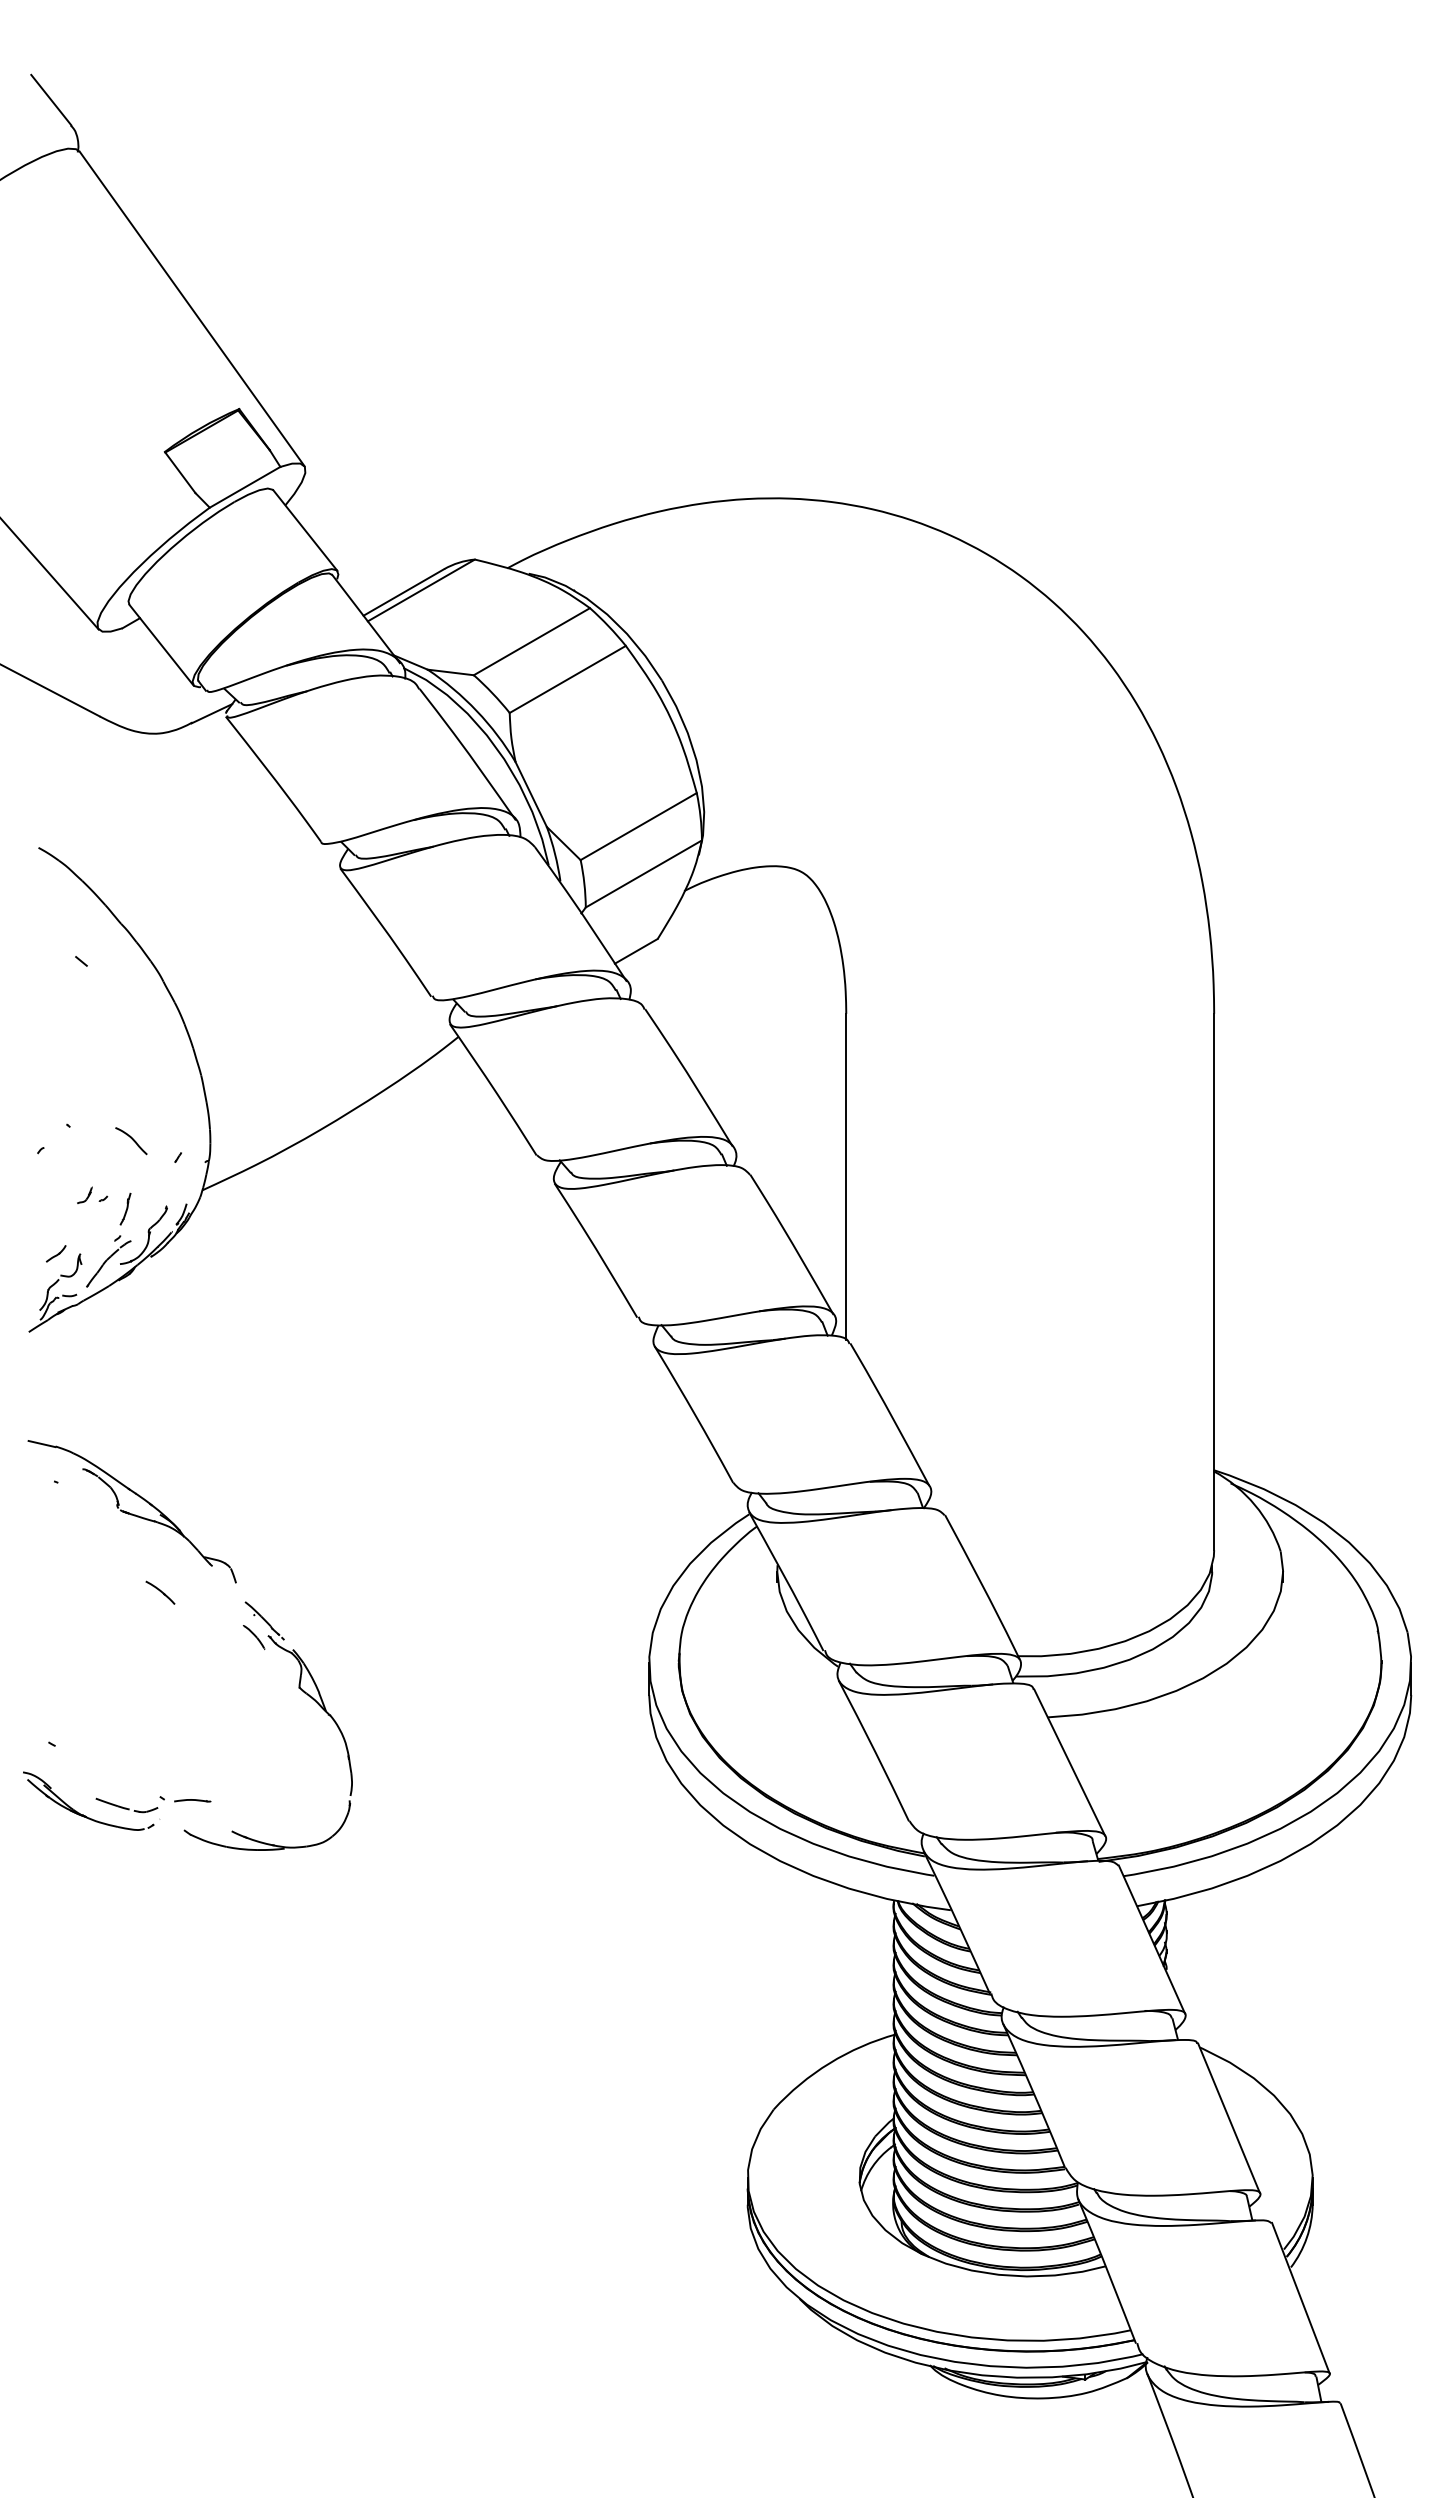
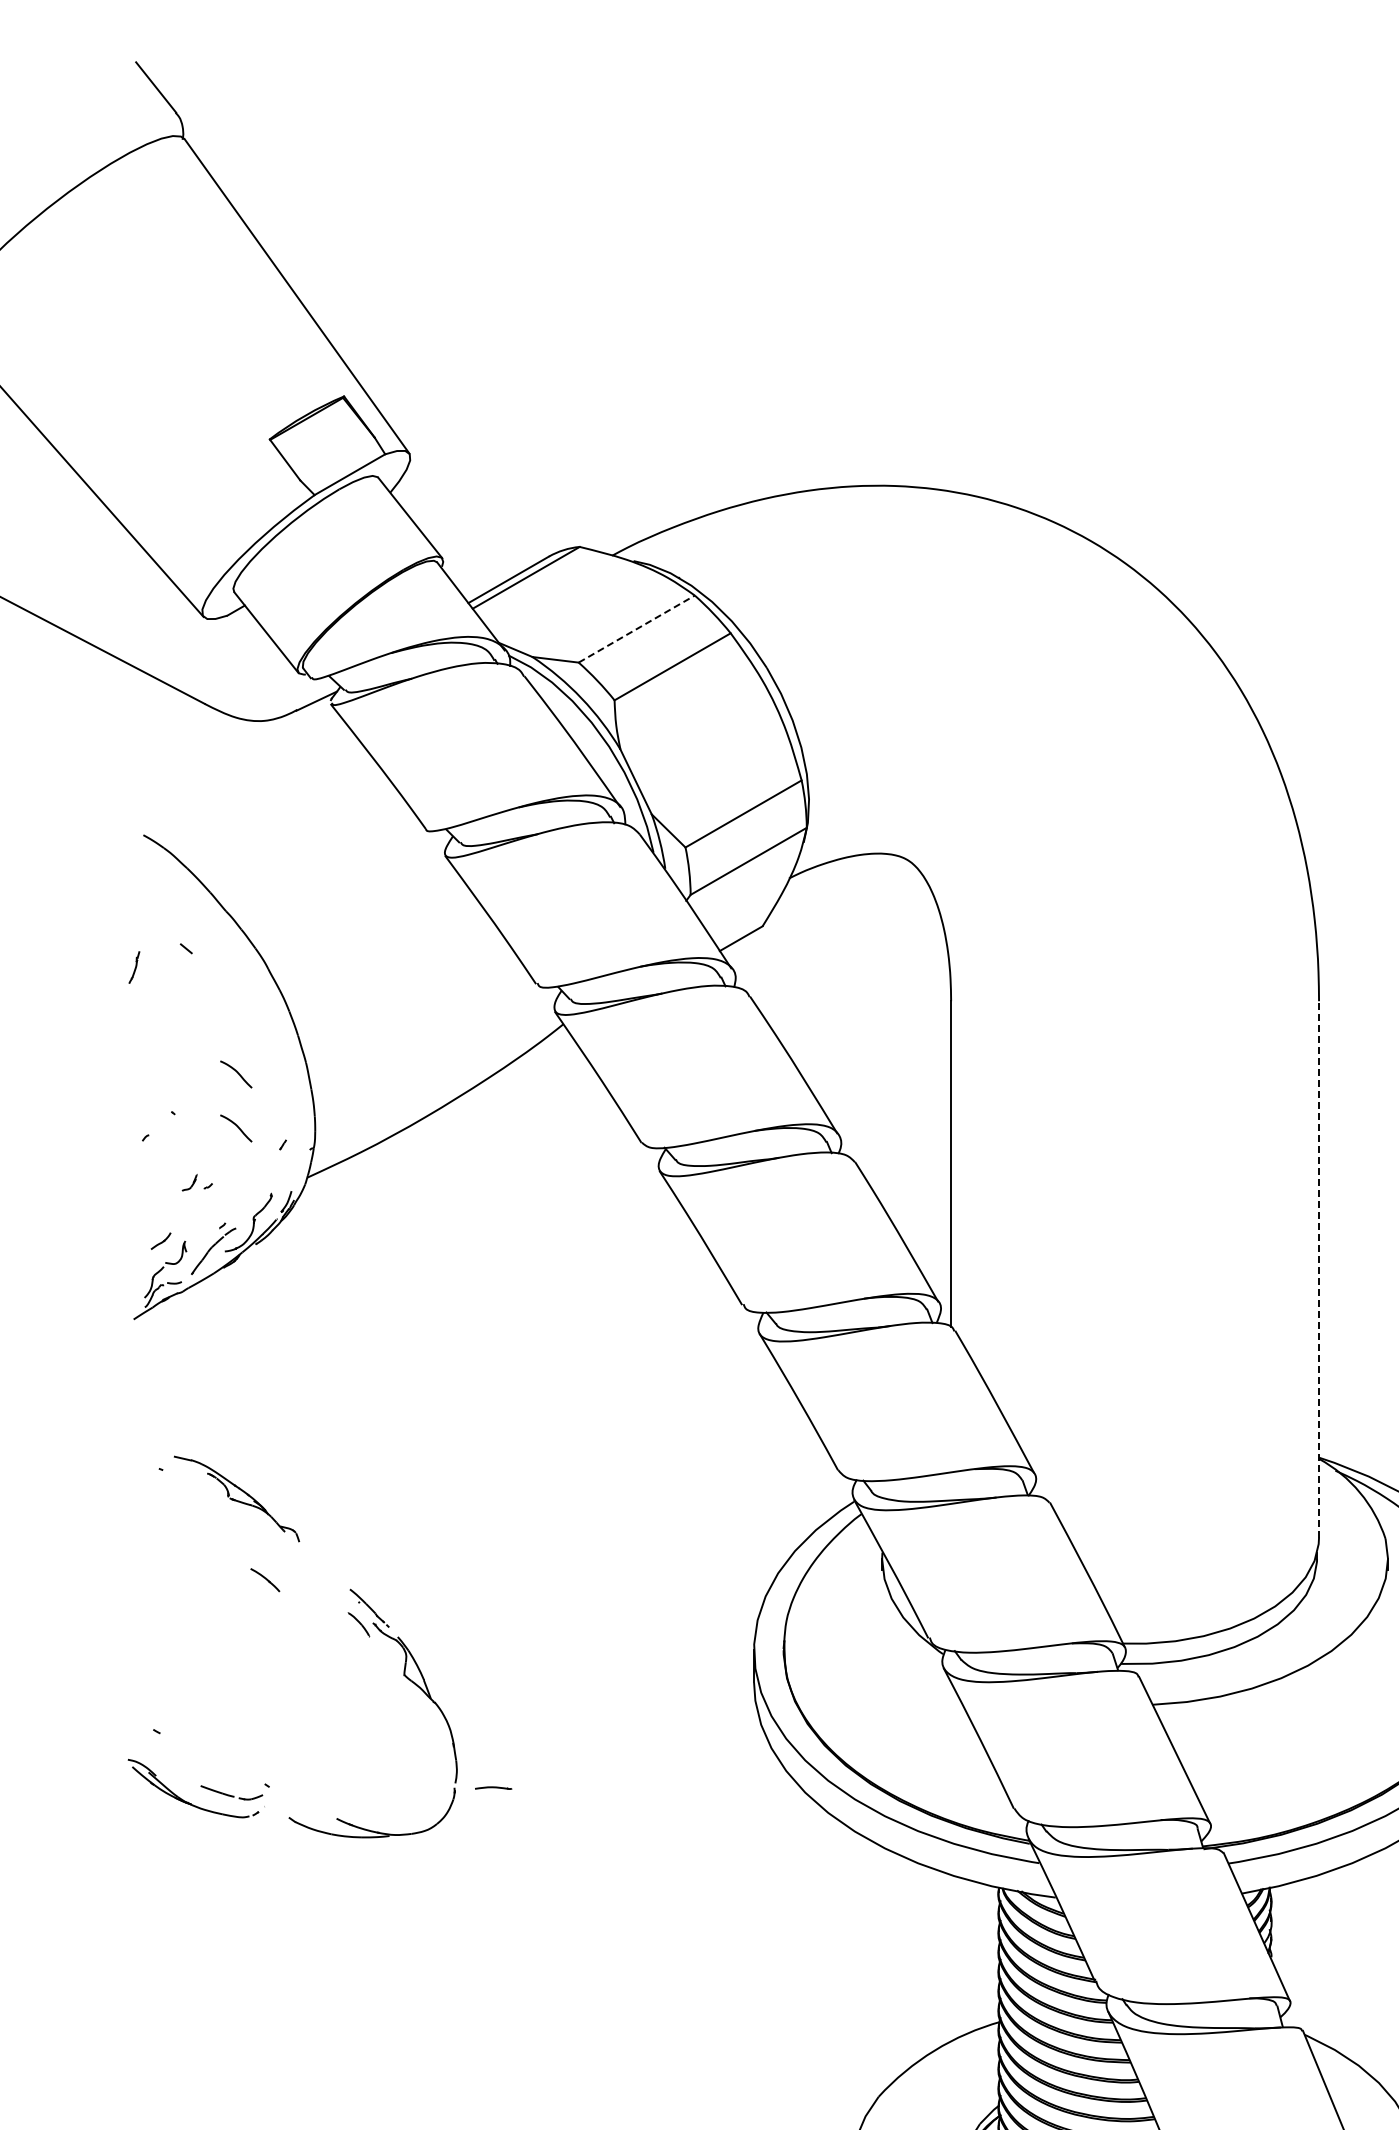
line: (532, 641) -> (637, 628), solid -> dashed
curve: (132, 1086) -> (237, 1073), added
part: (125, 1208) -> (134, 966), moved
line: (1214, 1281) -> (1319, 1268), solid -> dashed
part: (131, 1511) -> (236, 1498), size x0.6
part: (192, 1800) -> (493, 1787), moved

